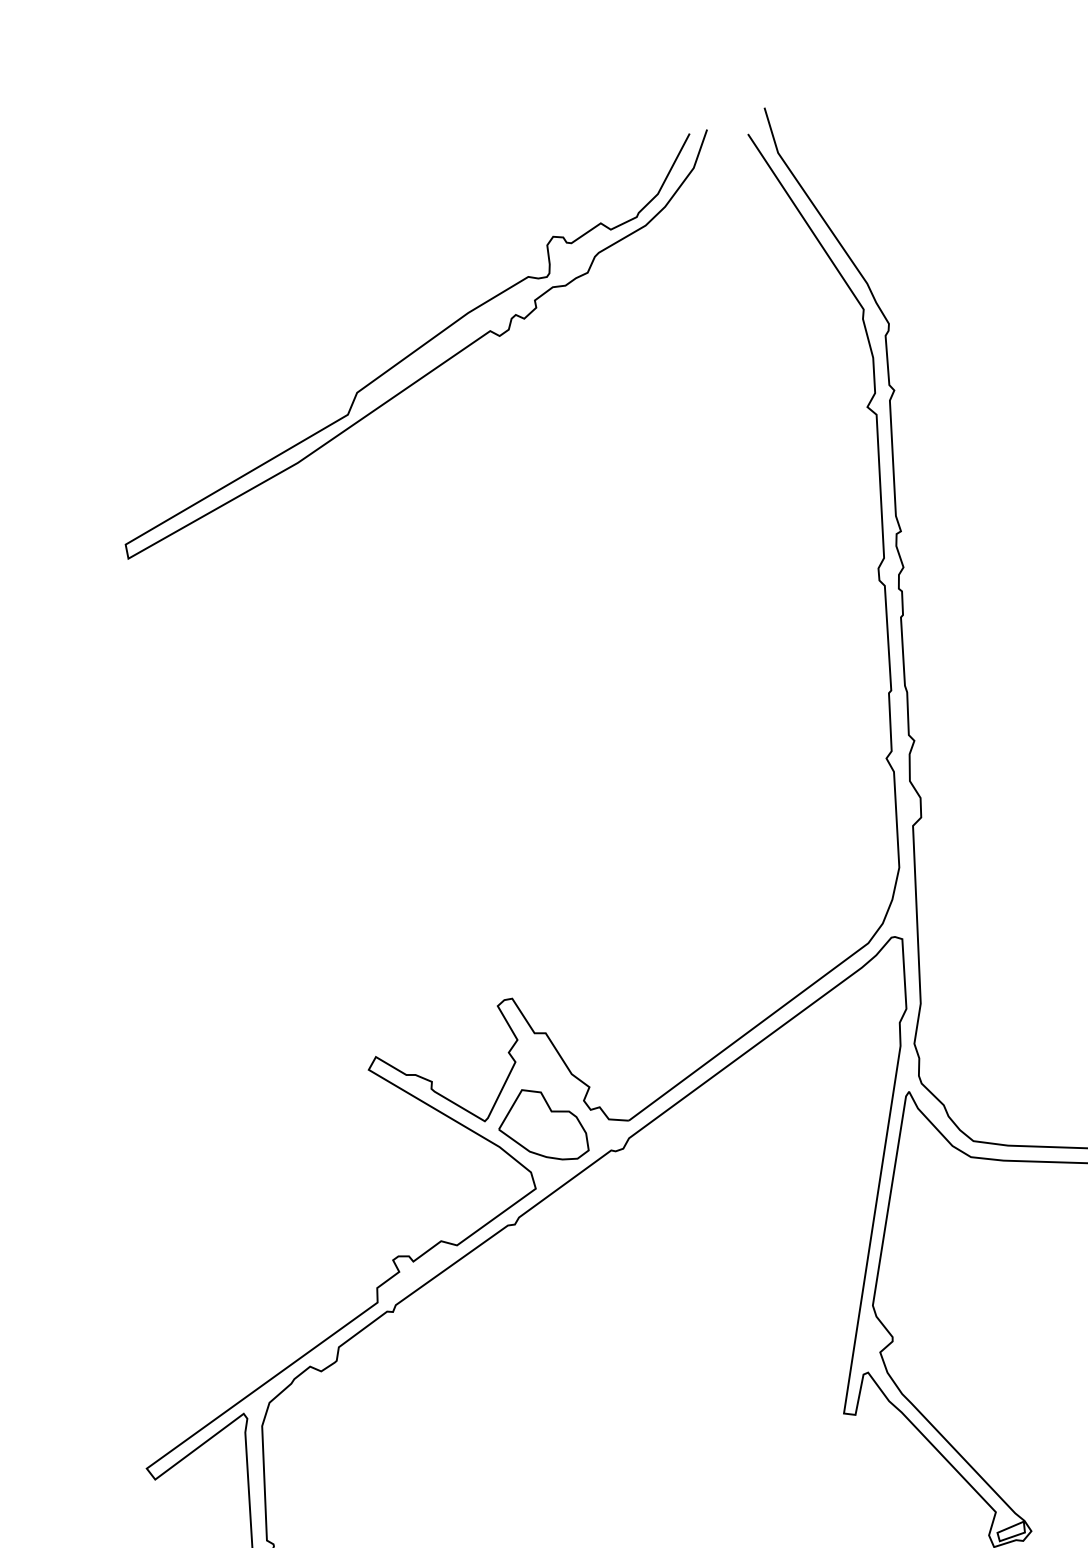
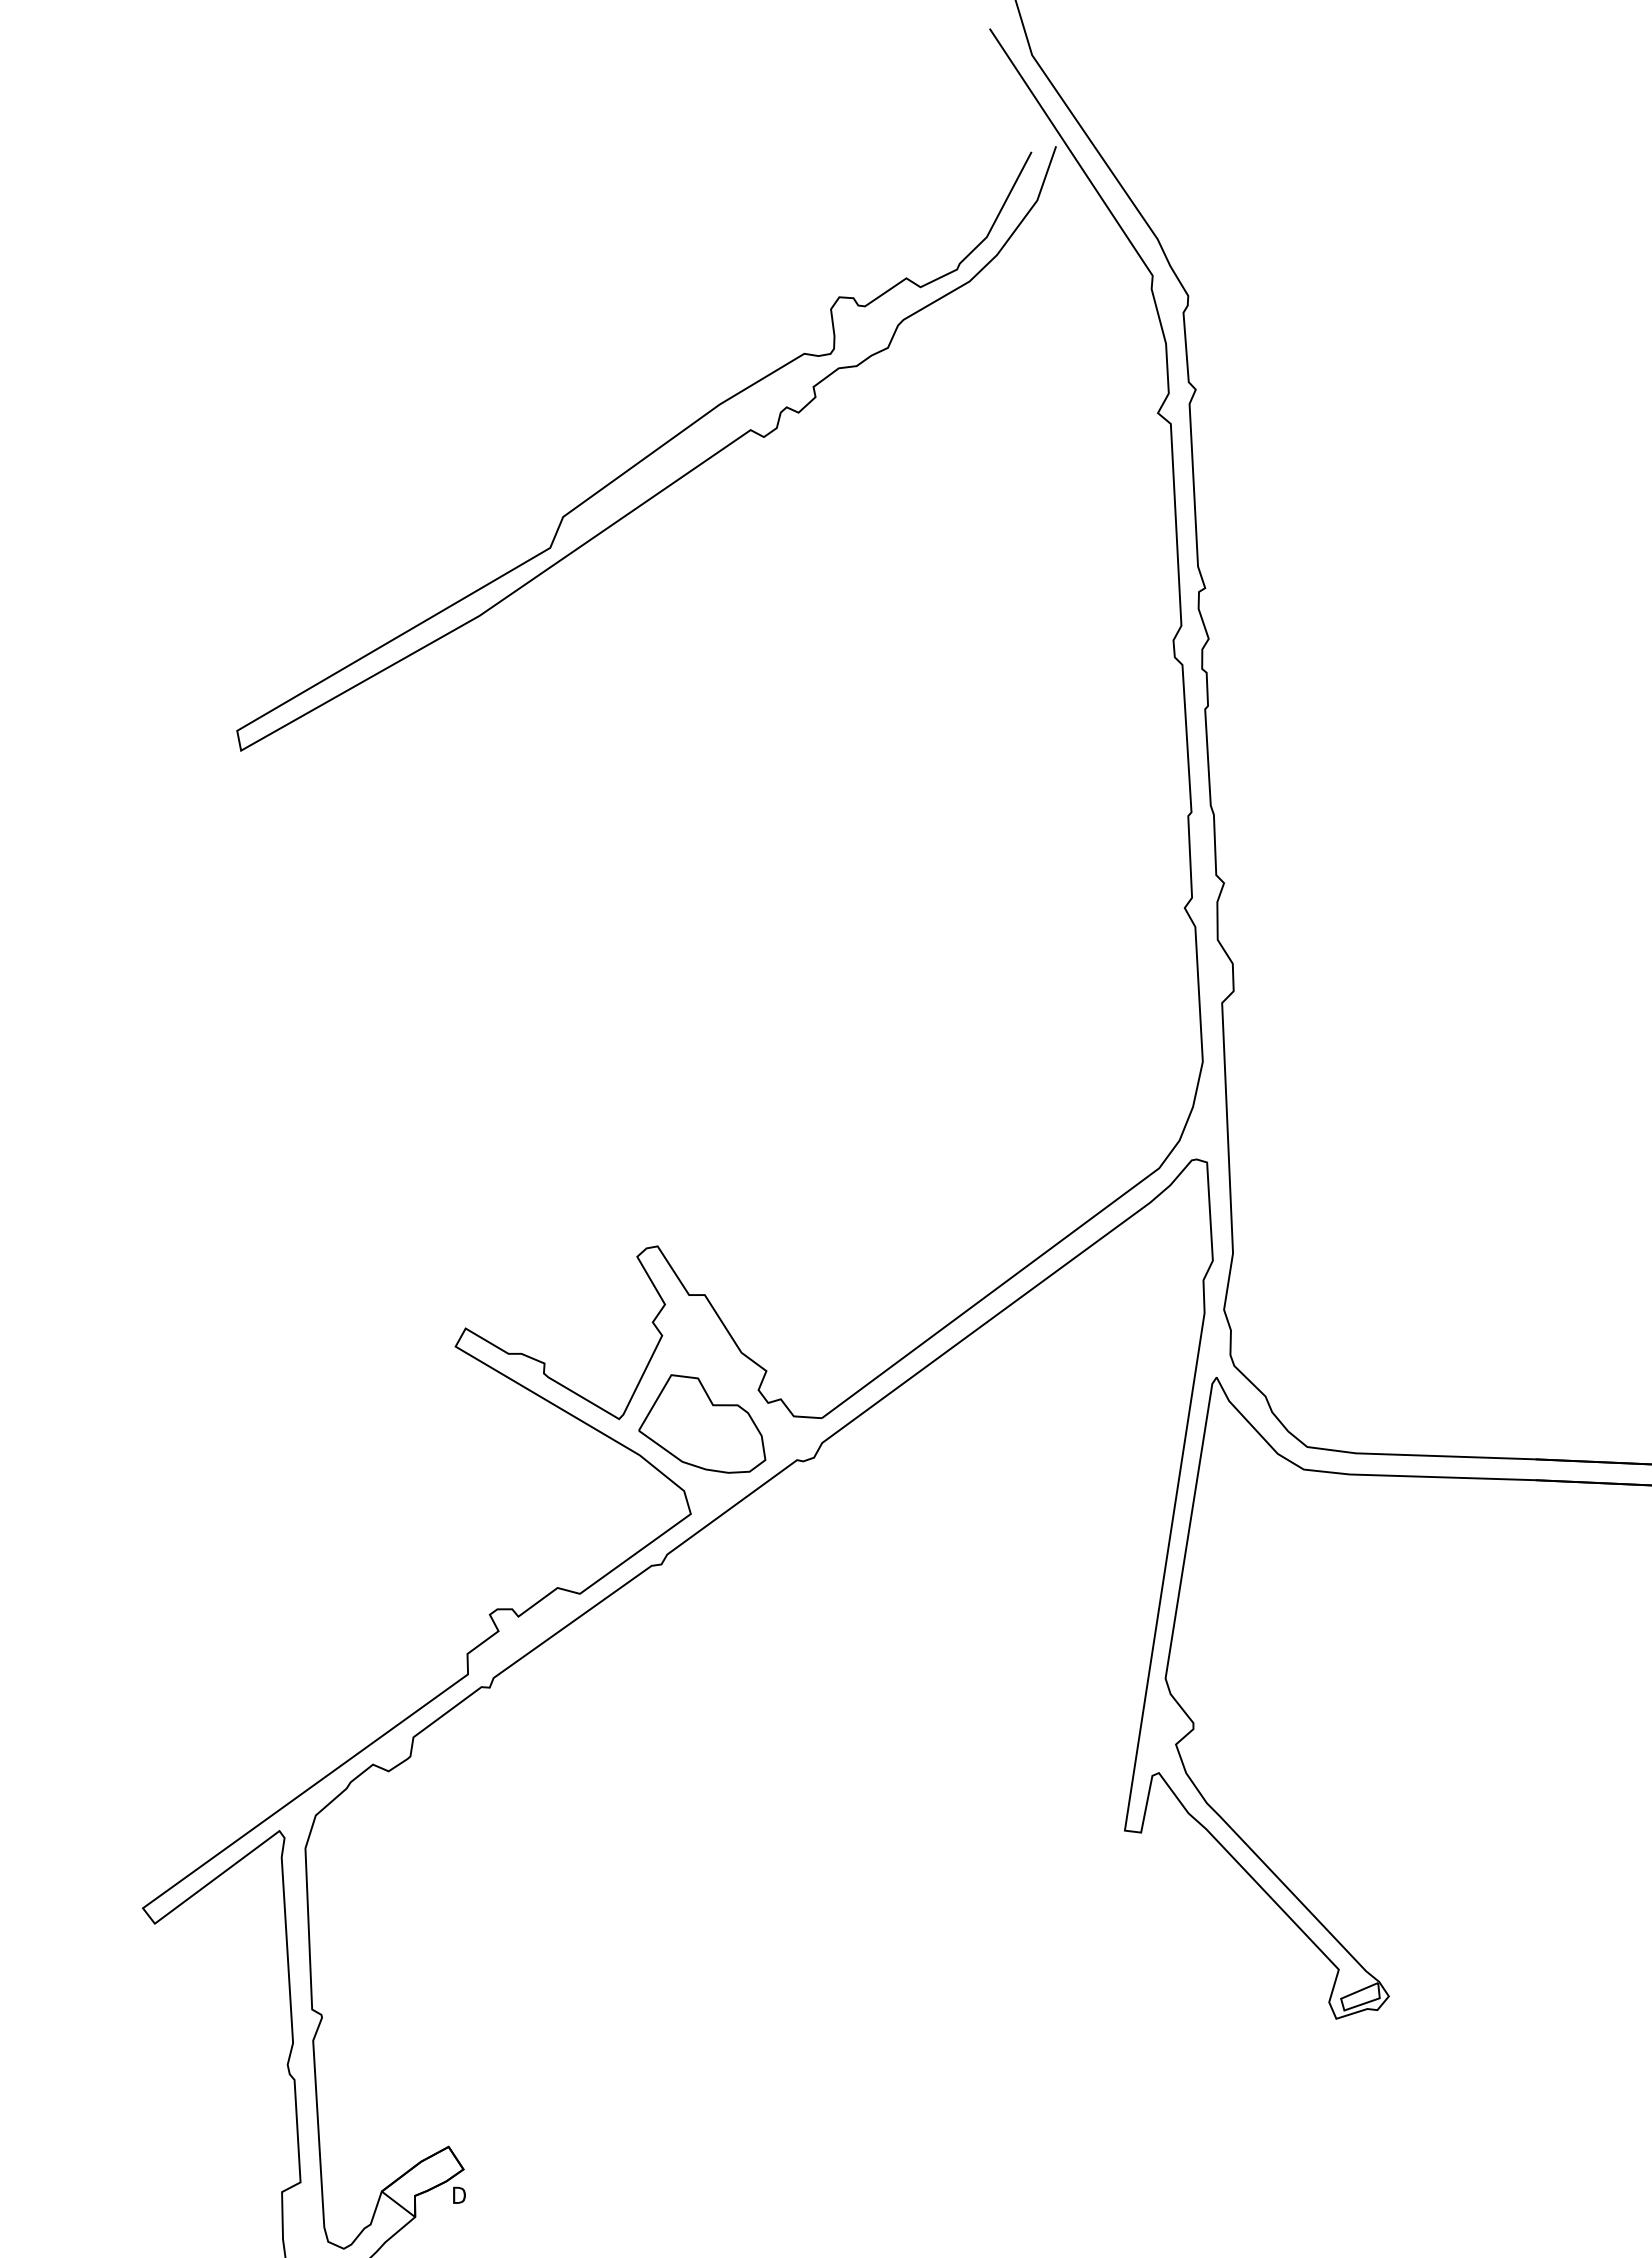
curve: (418, 347) -> (649, 453), moved

